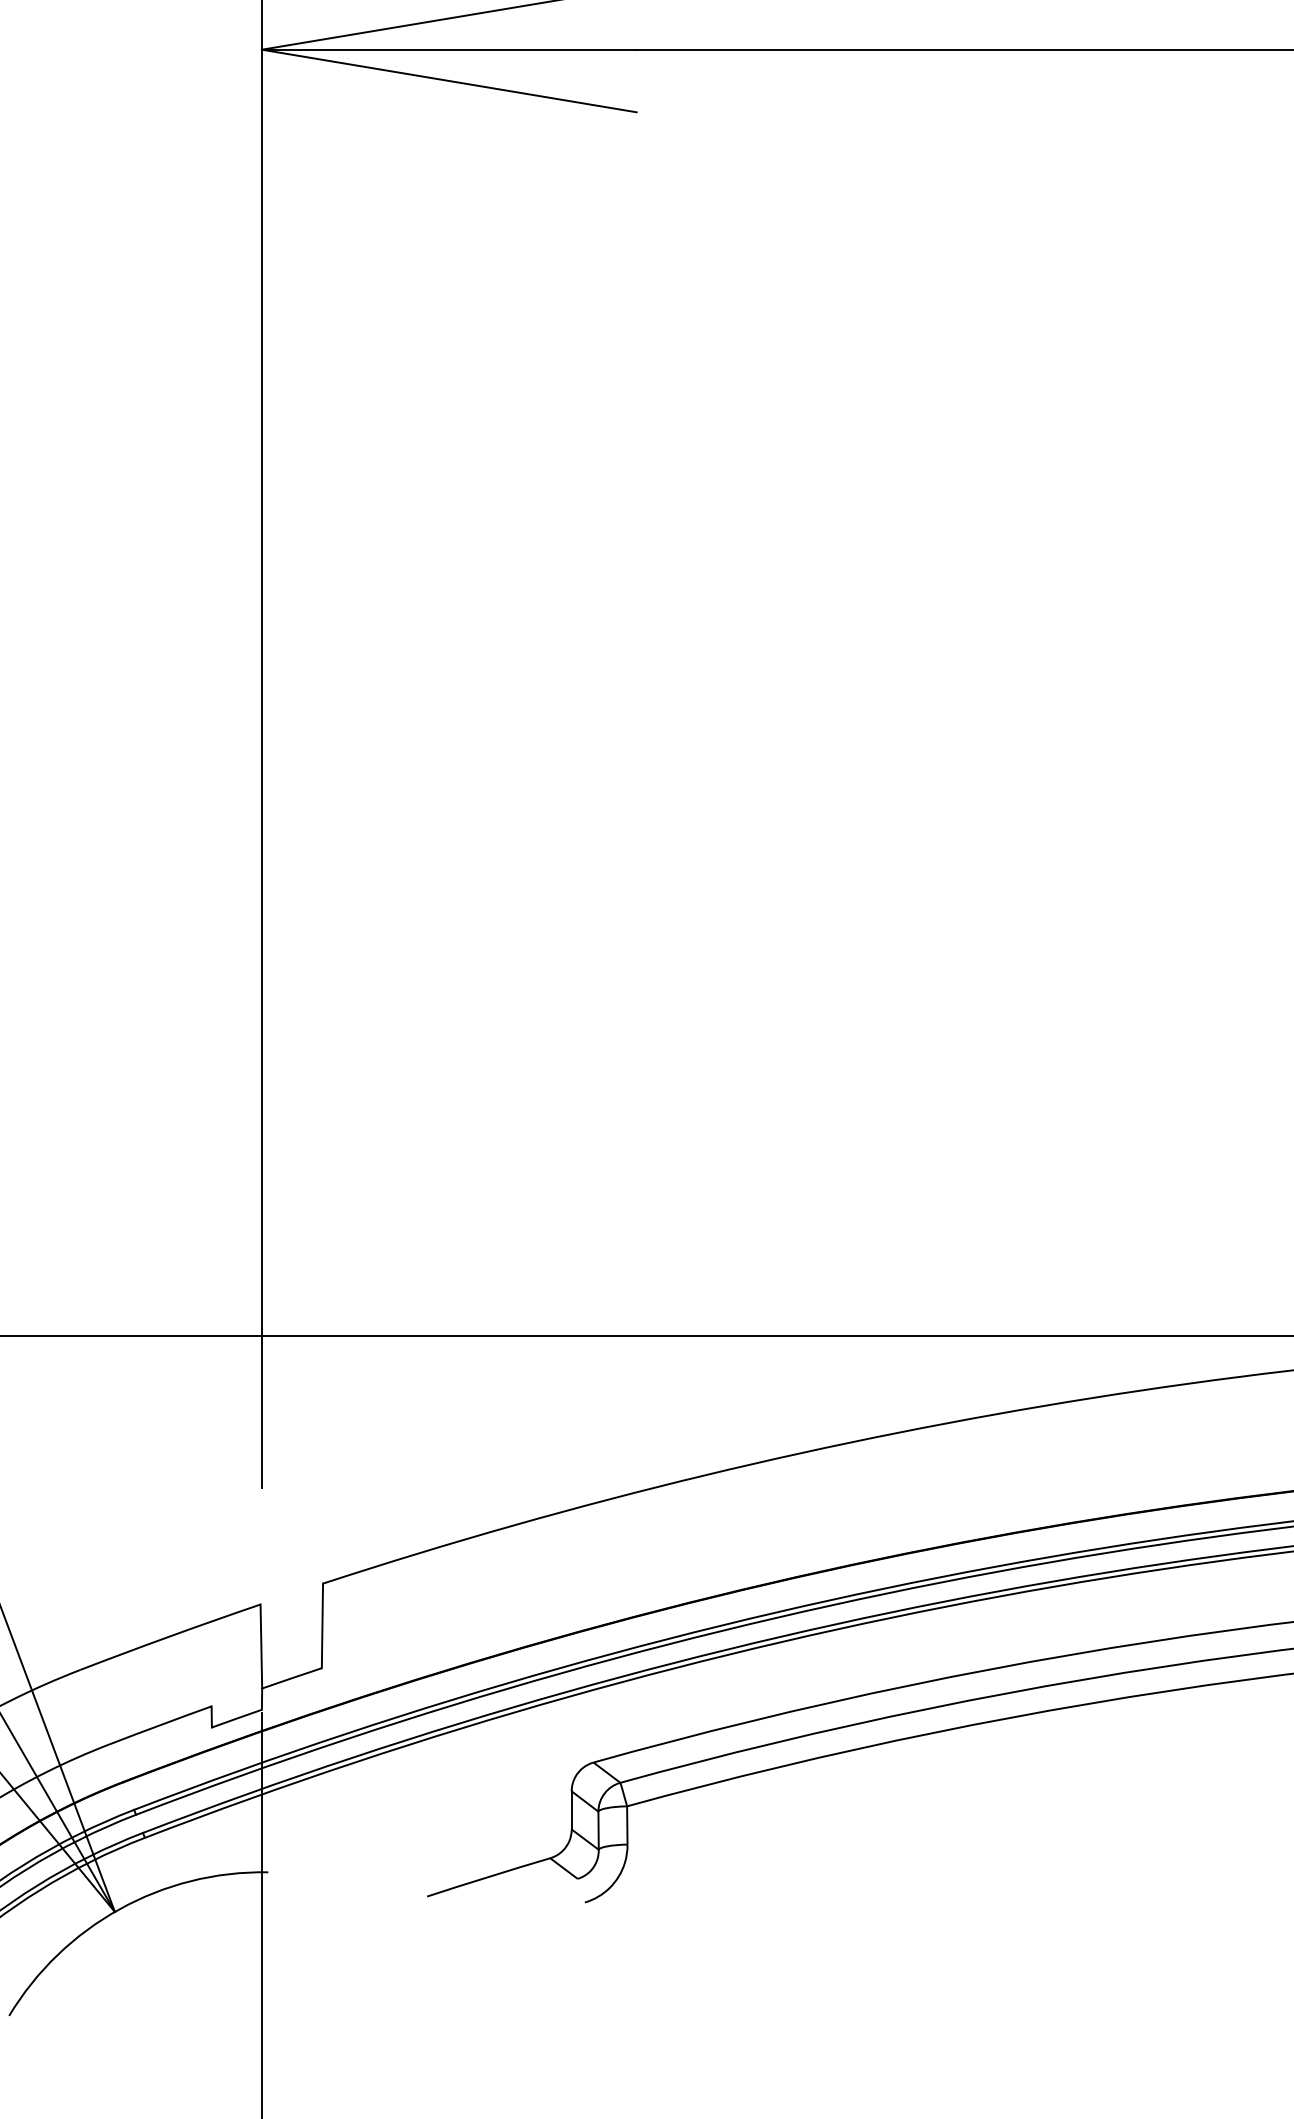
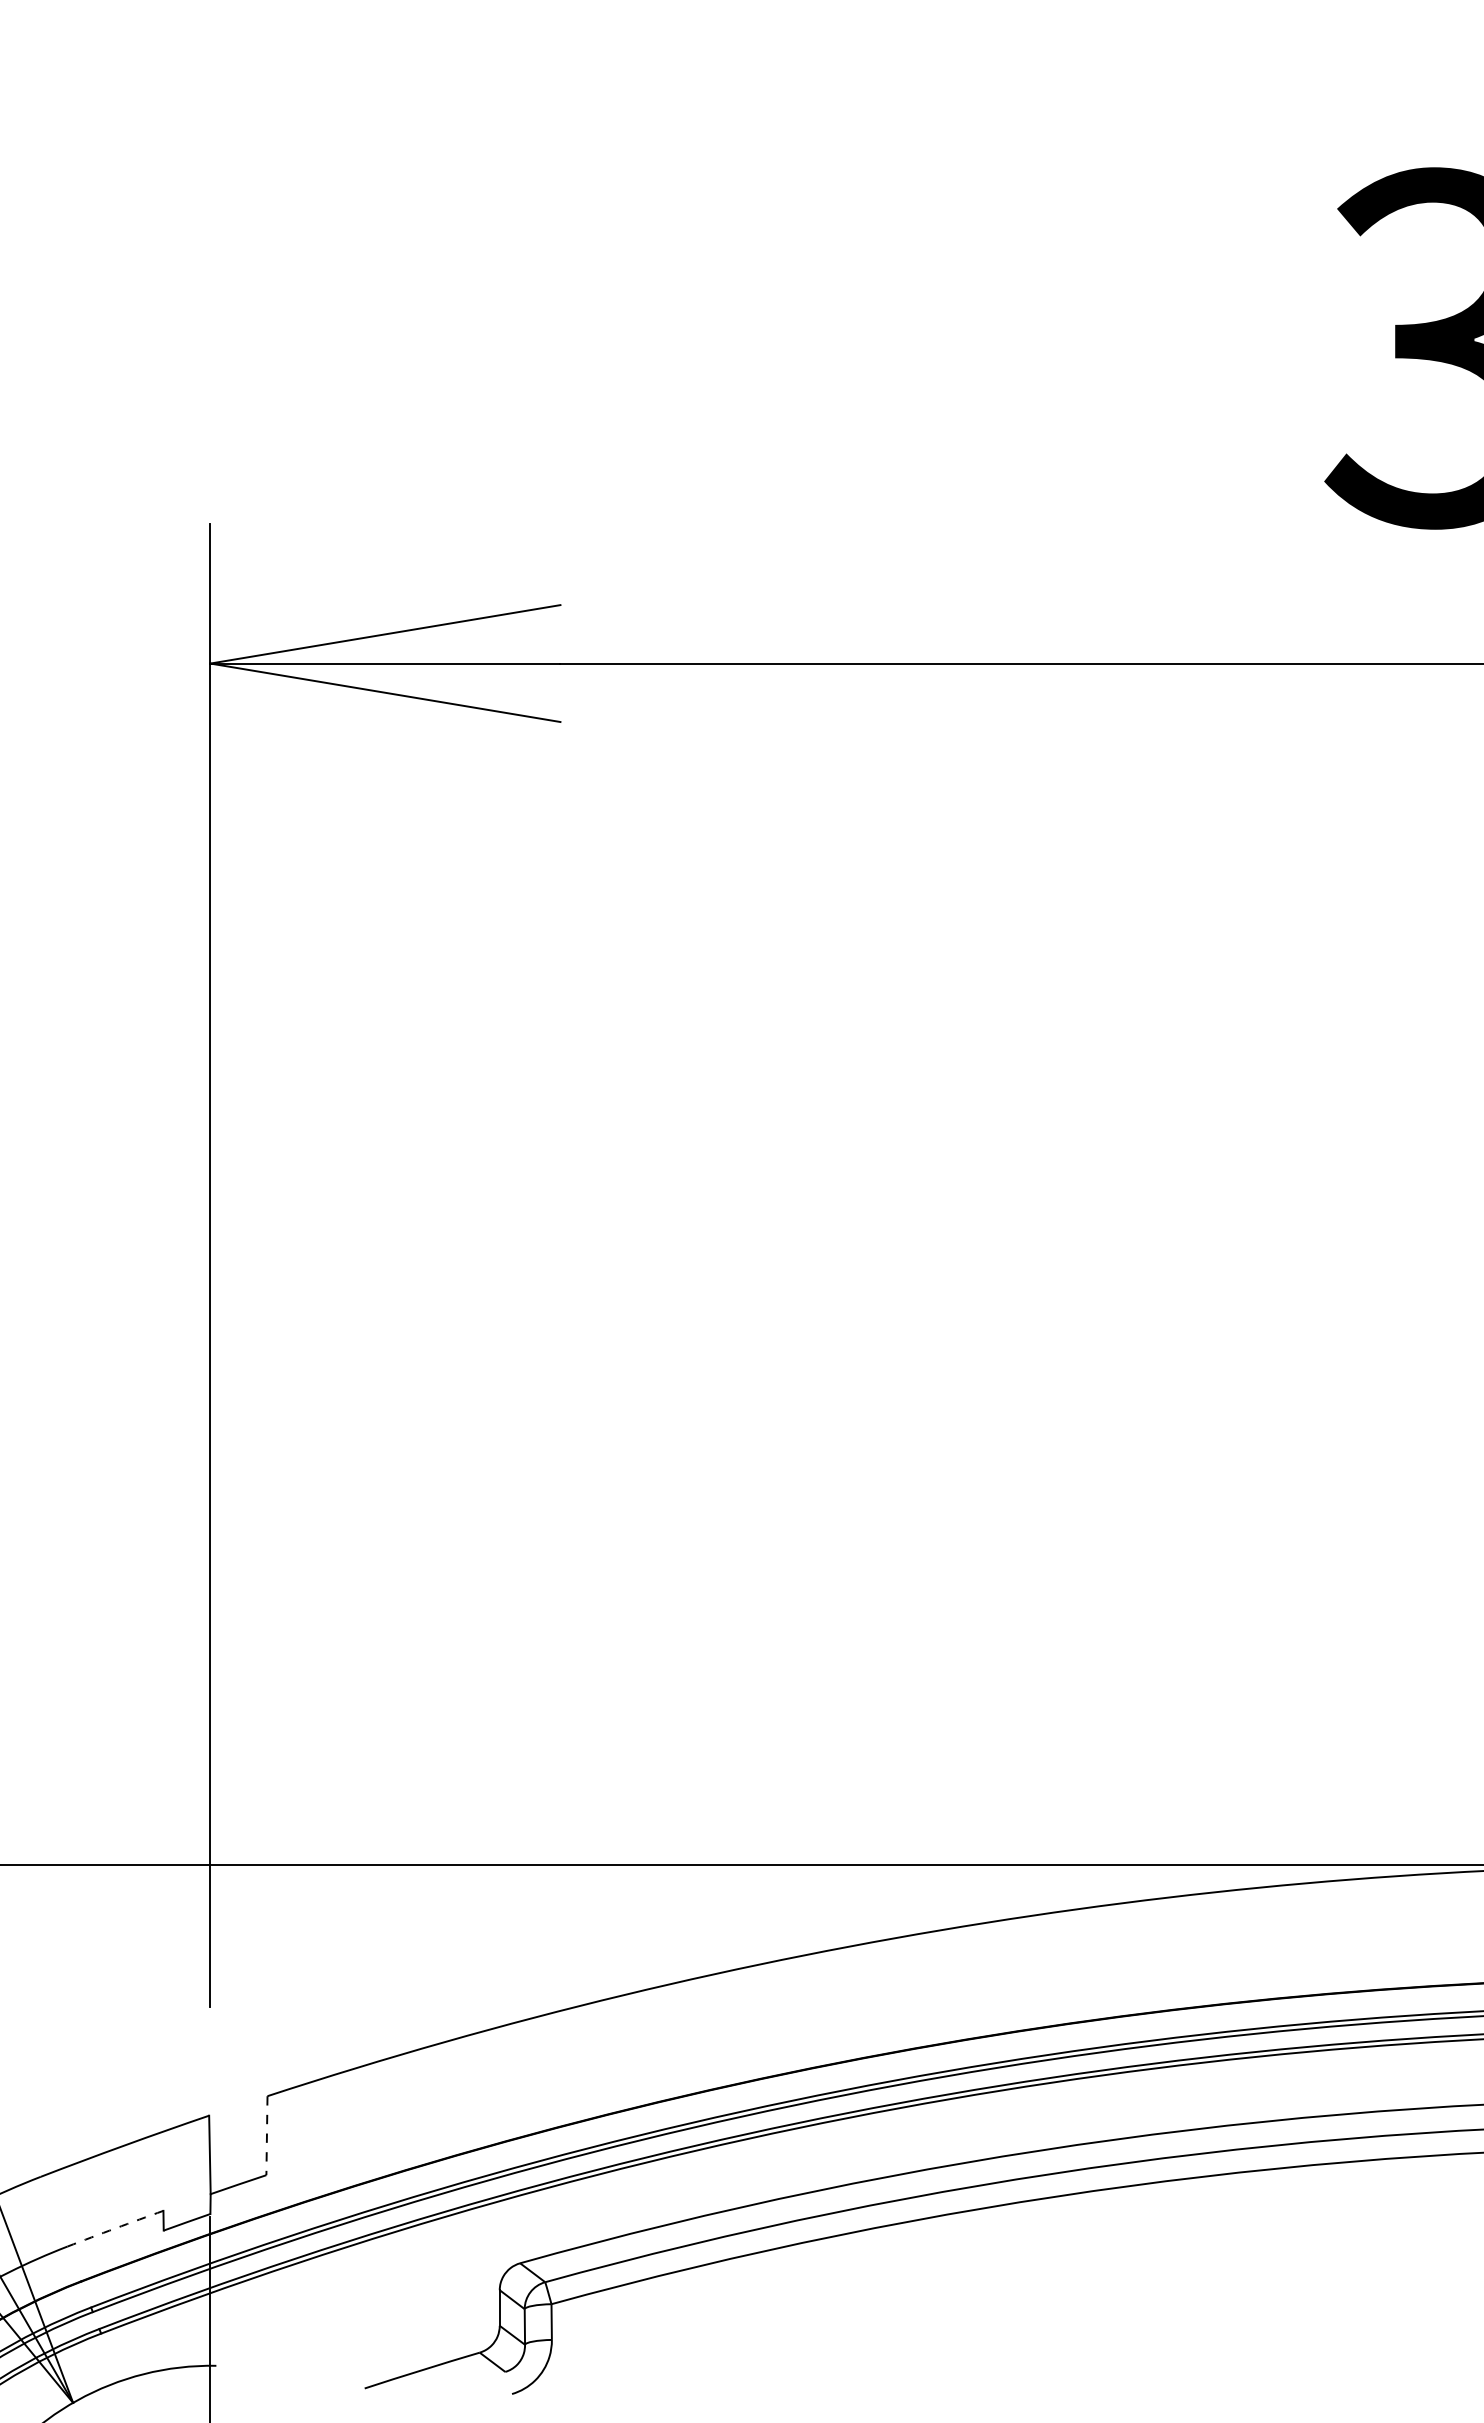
line: (321, 1625) -> (266, 2135), solid -> dashed
arc: (160, 1725) -> (115, 2228), solid -> dashed

